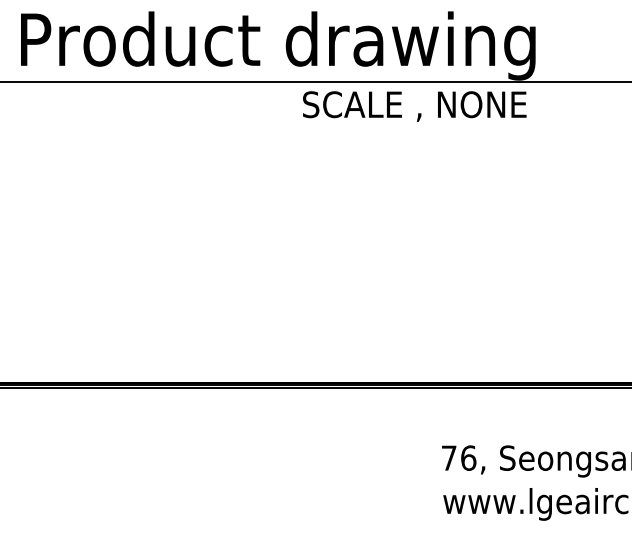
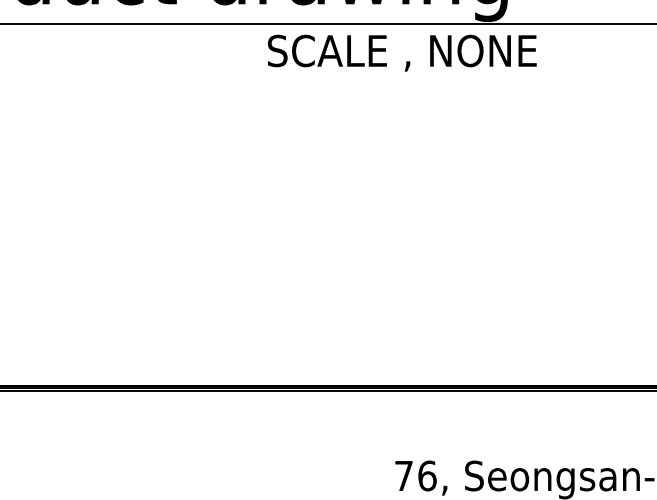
text: (414, 106) -> (401, 53), moved

